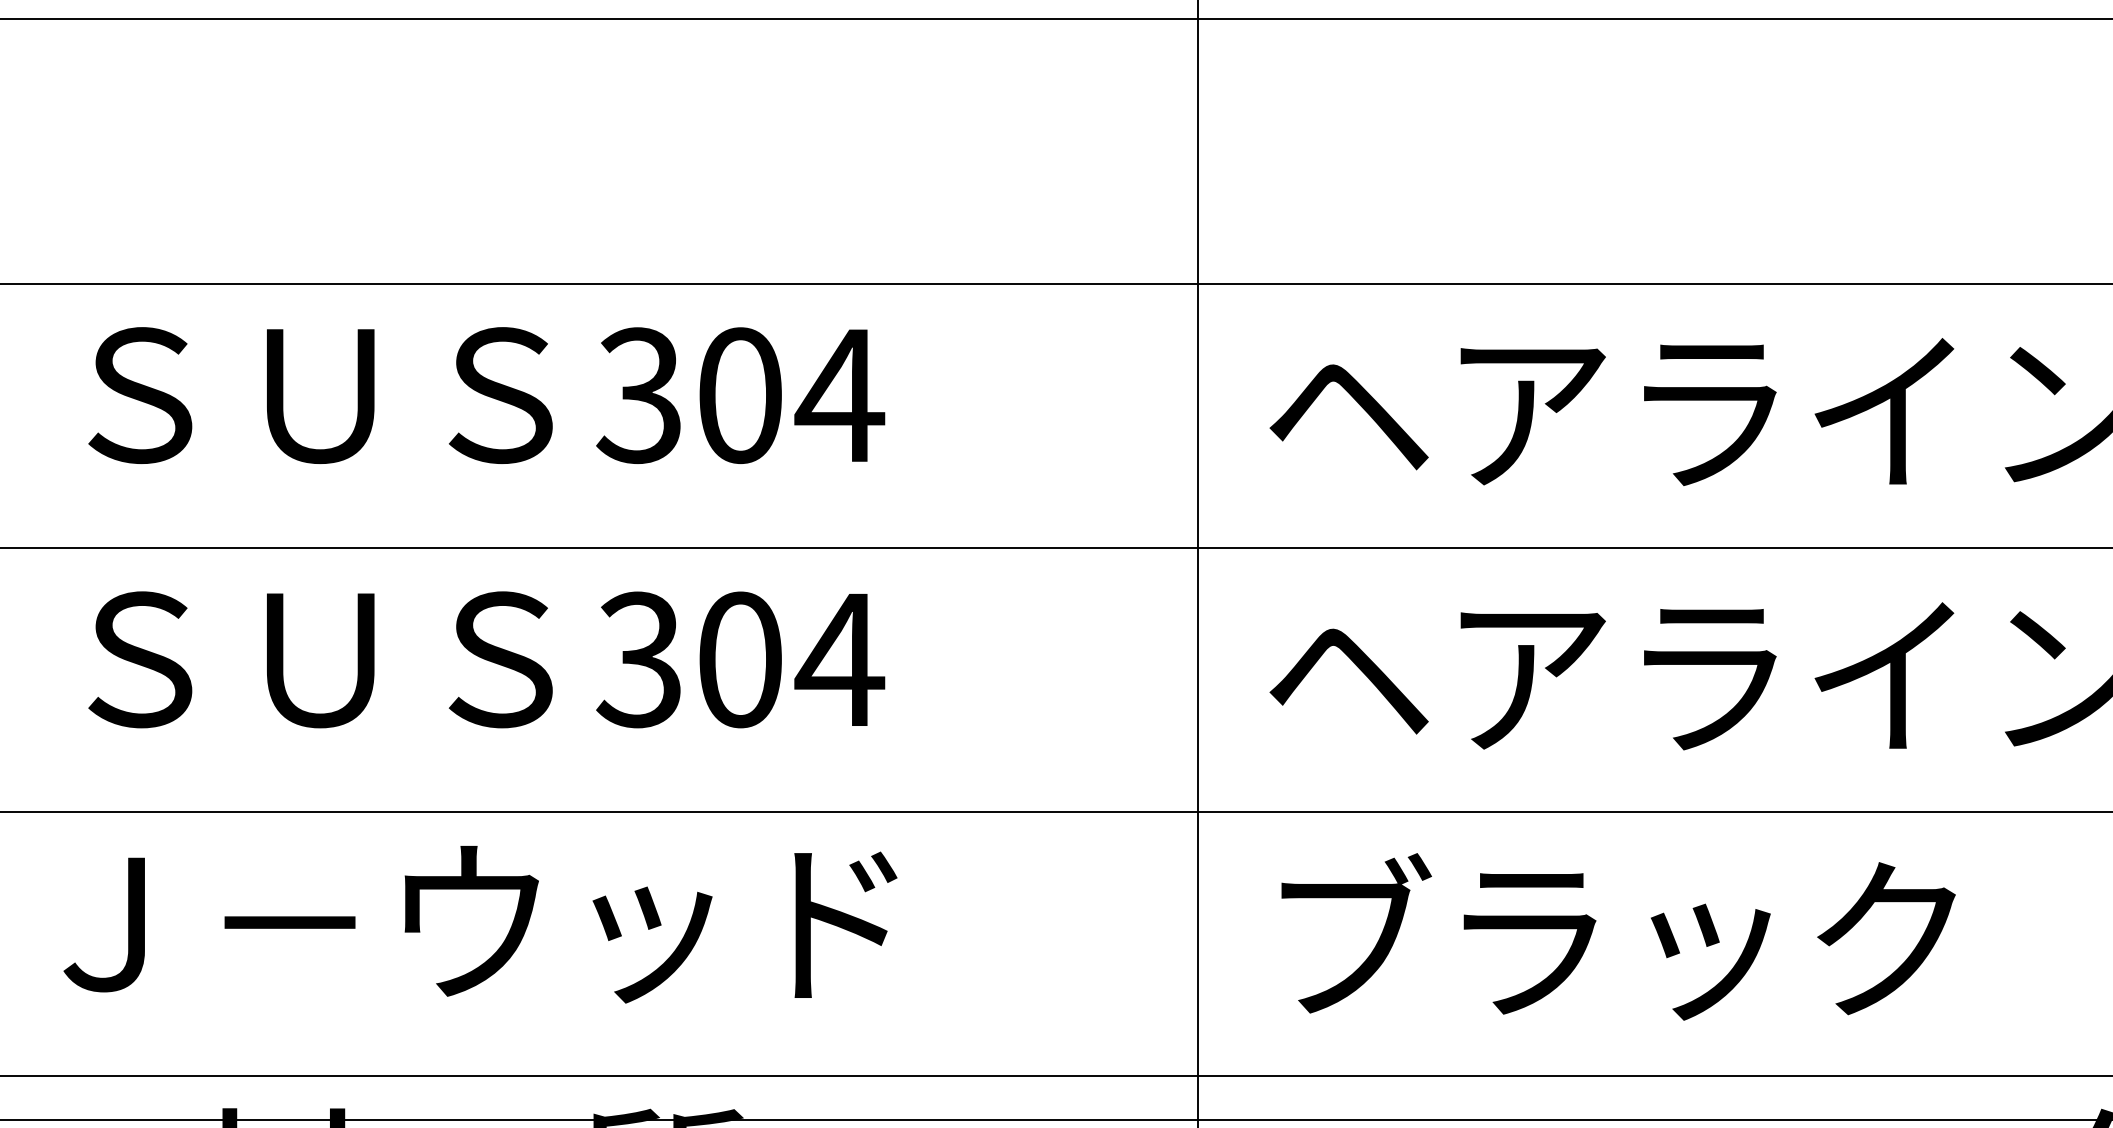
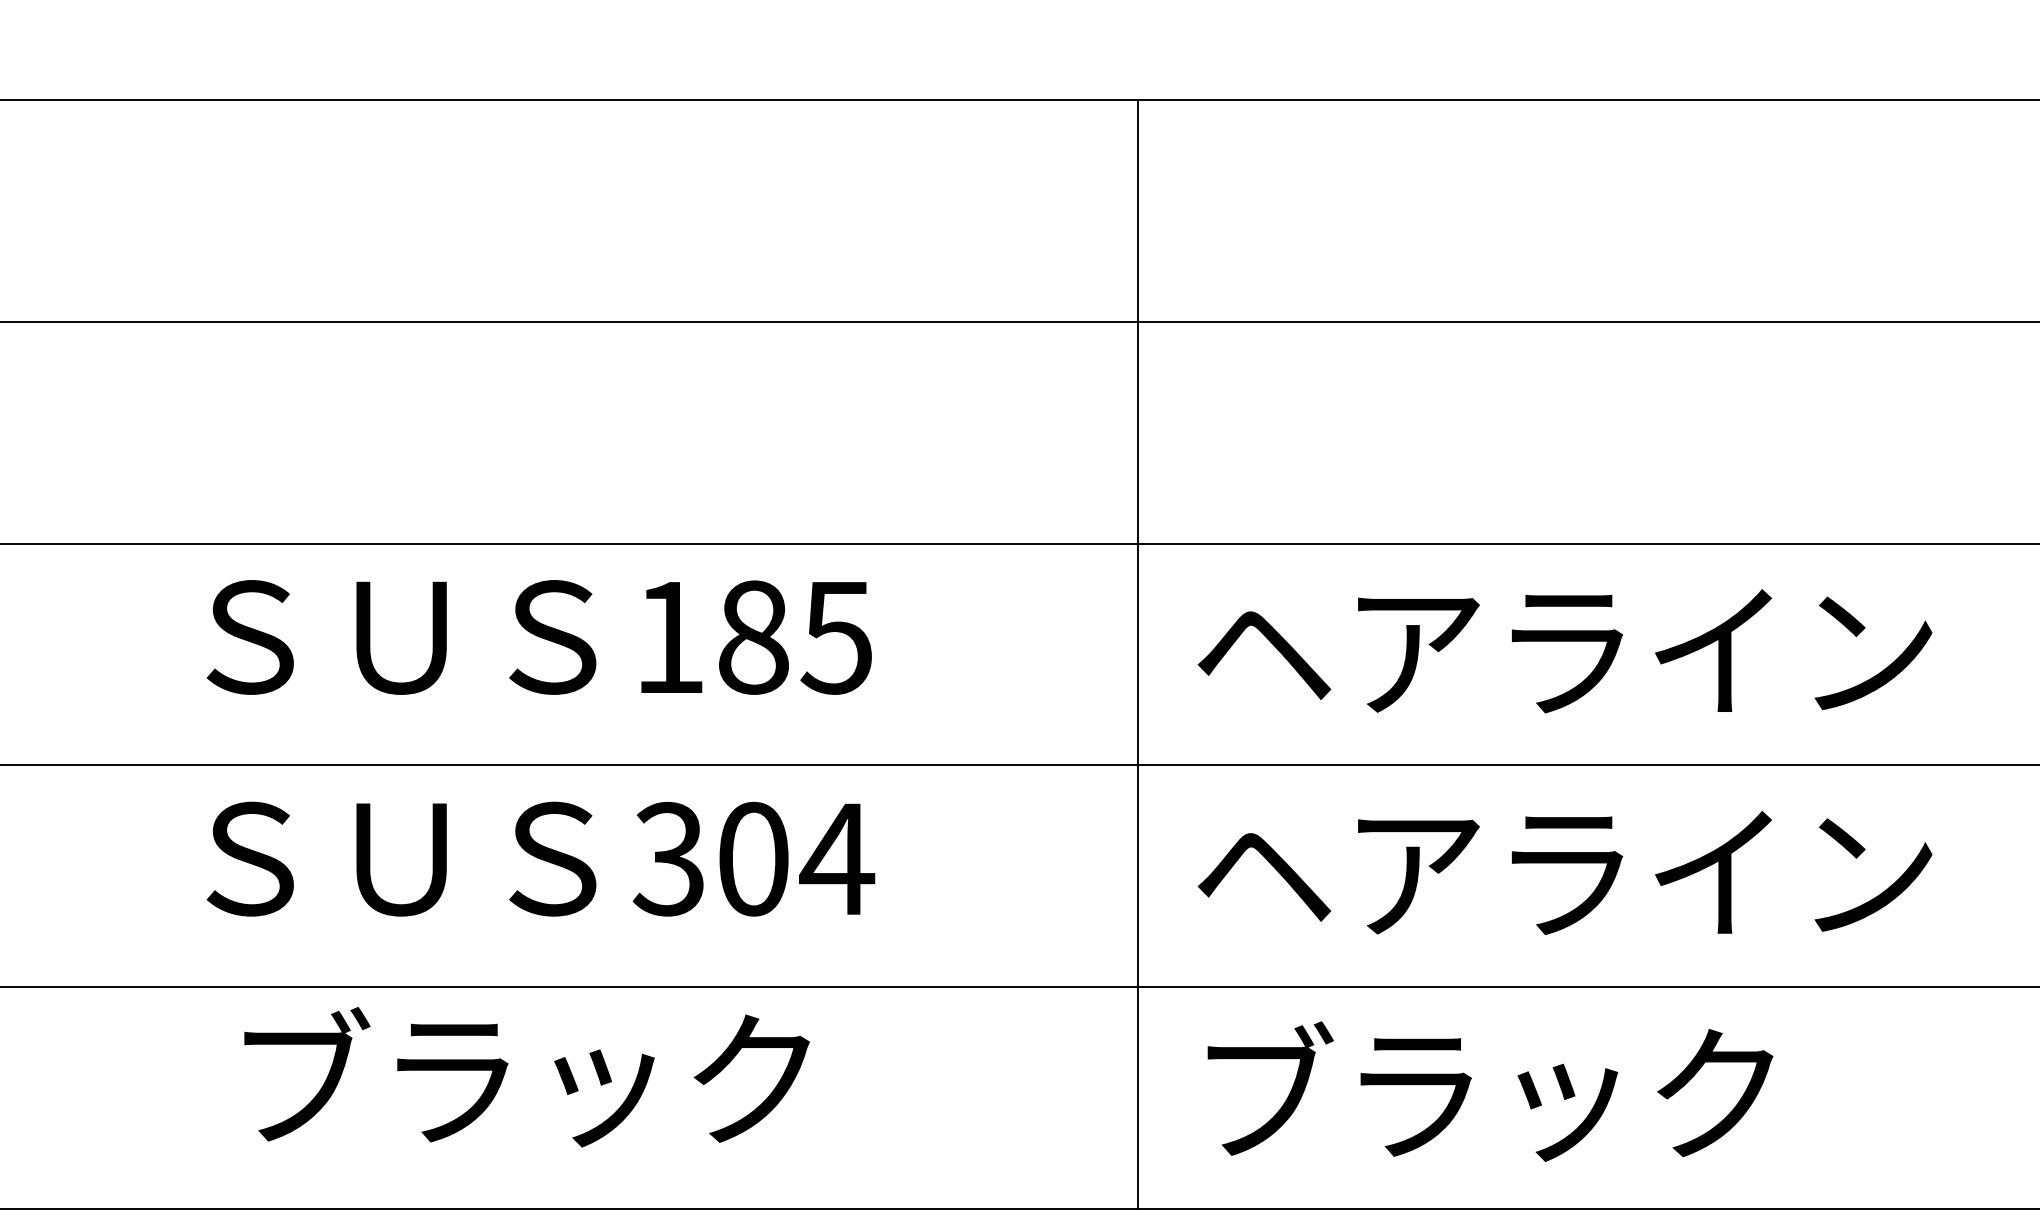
text: (740, 395) -> (753, 637), 304 -> 185
text: (480, 920) -> (535, 1077), Ｊ－ウッド -> ブラック

